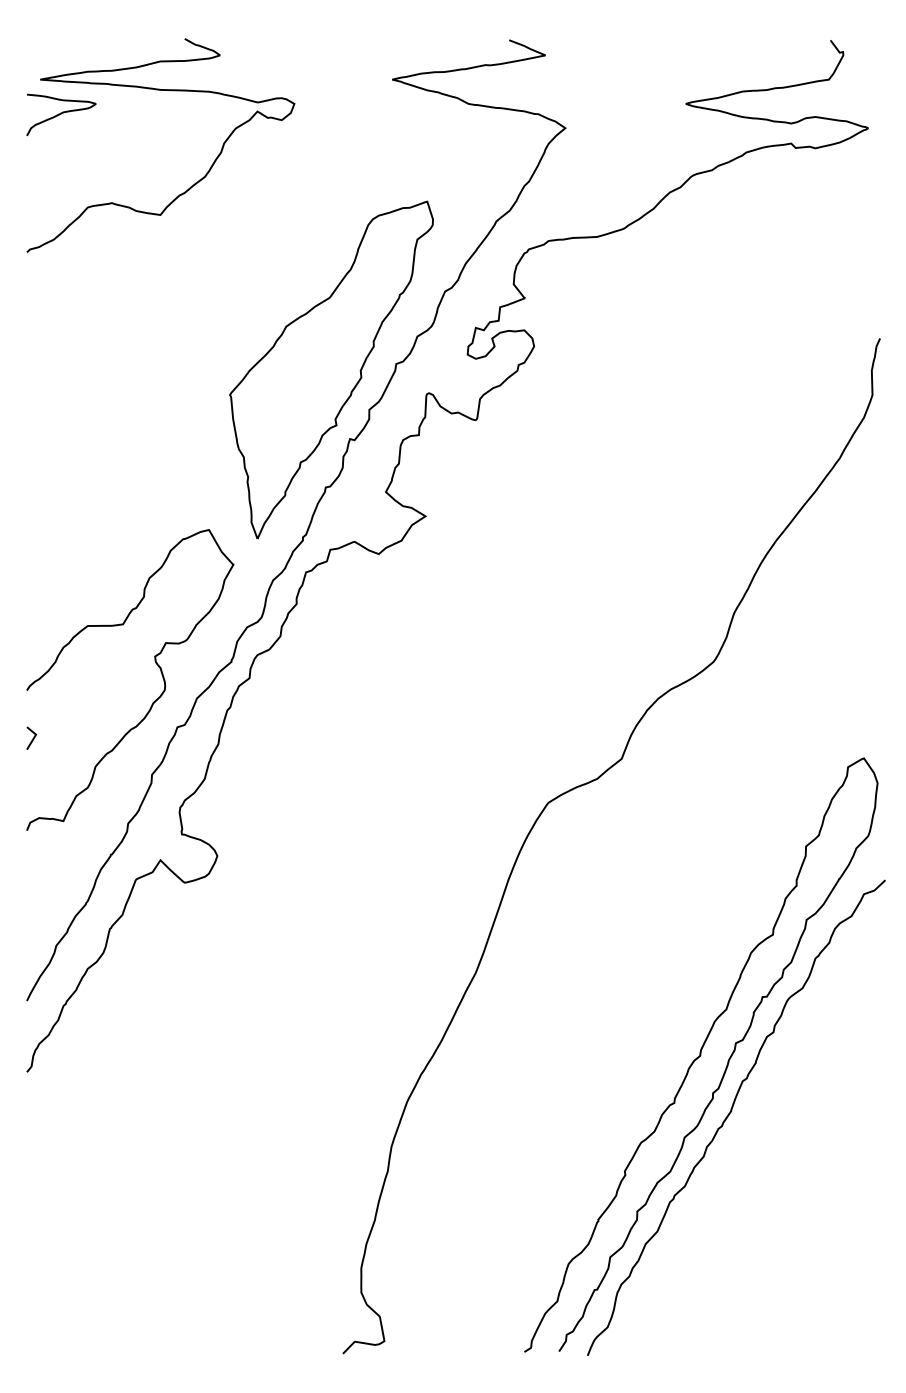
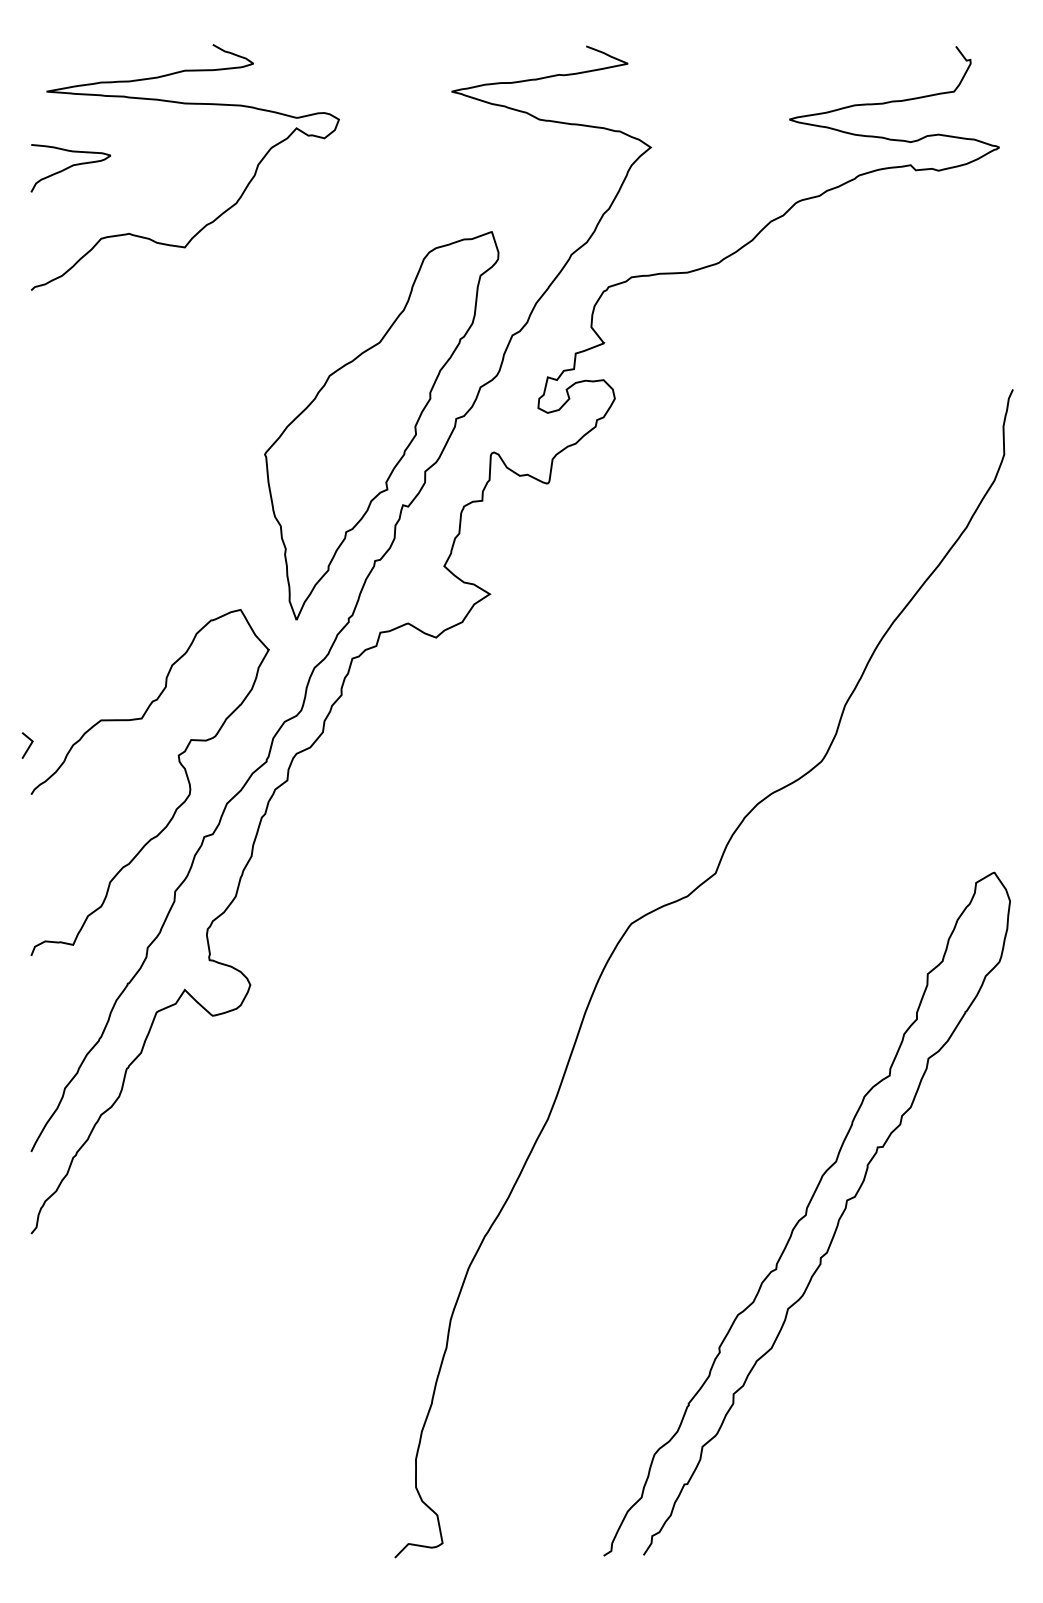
curve: (61, 114) -> (70, 167), moved
line: (32, 739) -> (28, 746), moved
curve: (730, 1114) -> (840, 1282), removed

